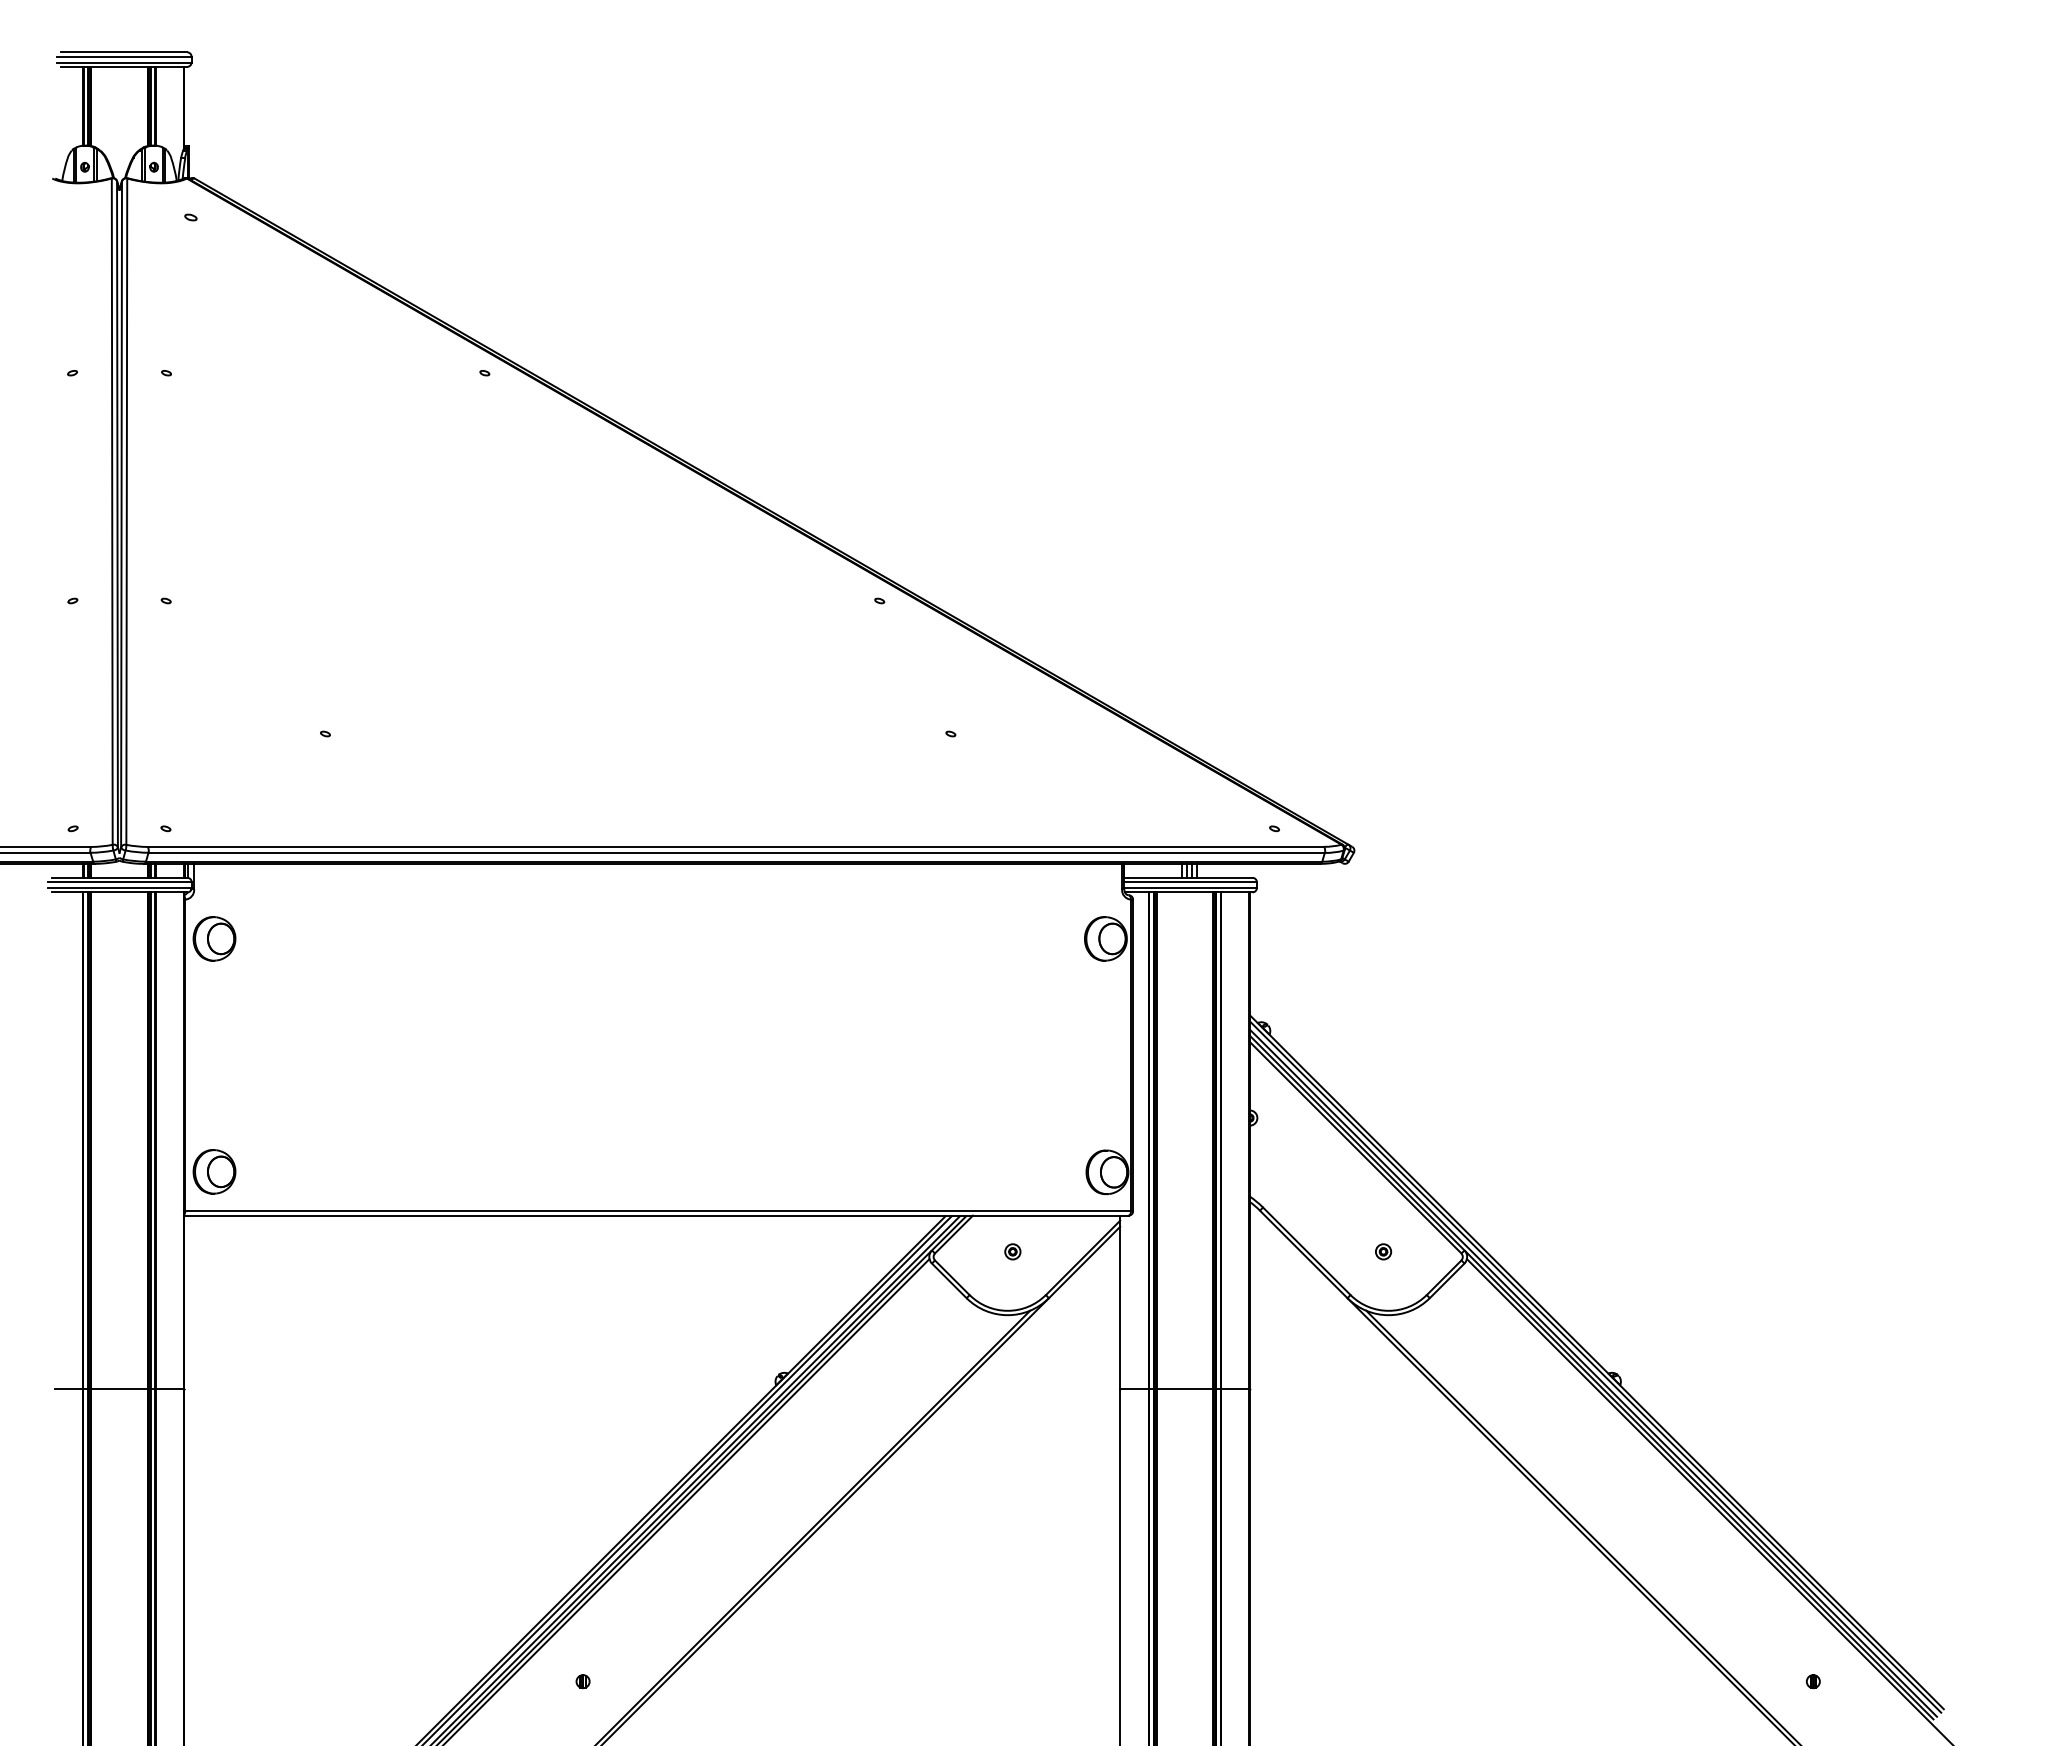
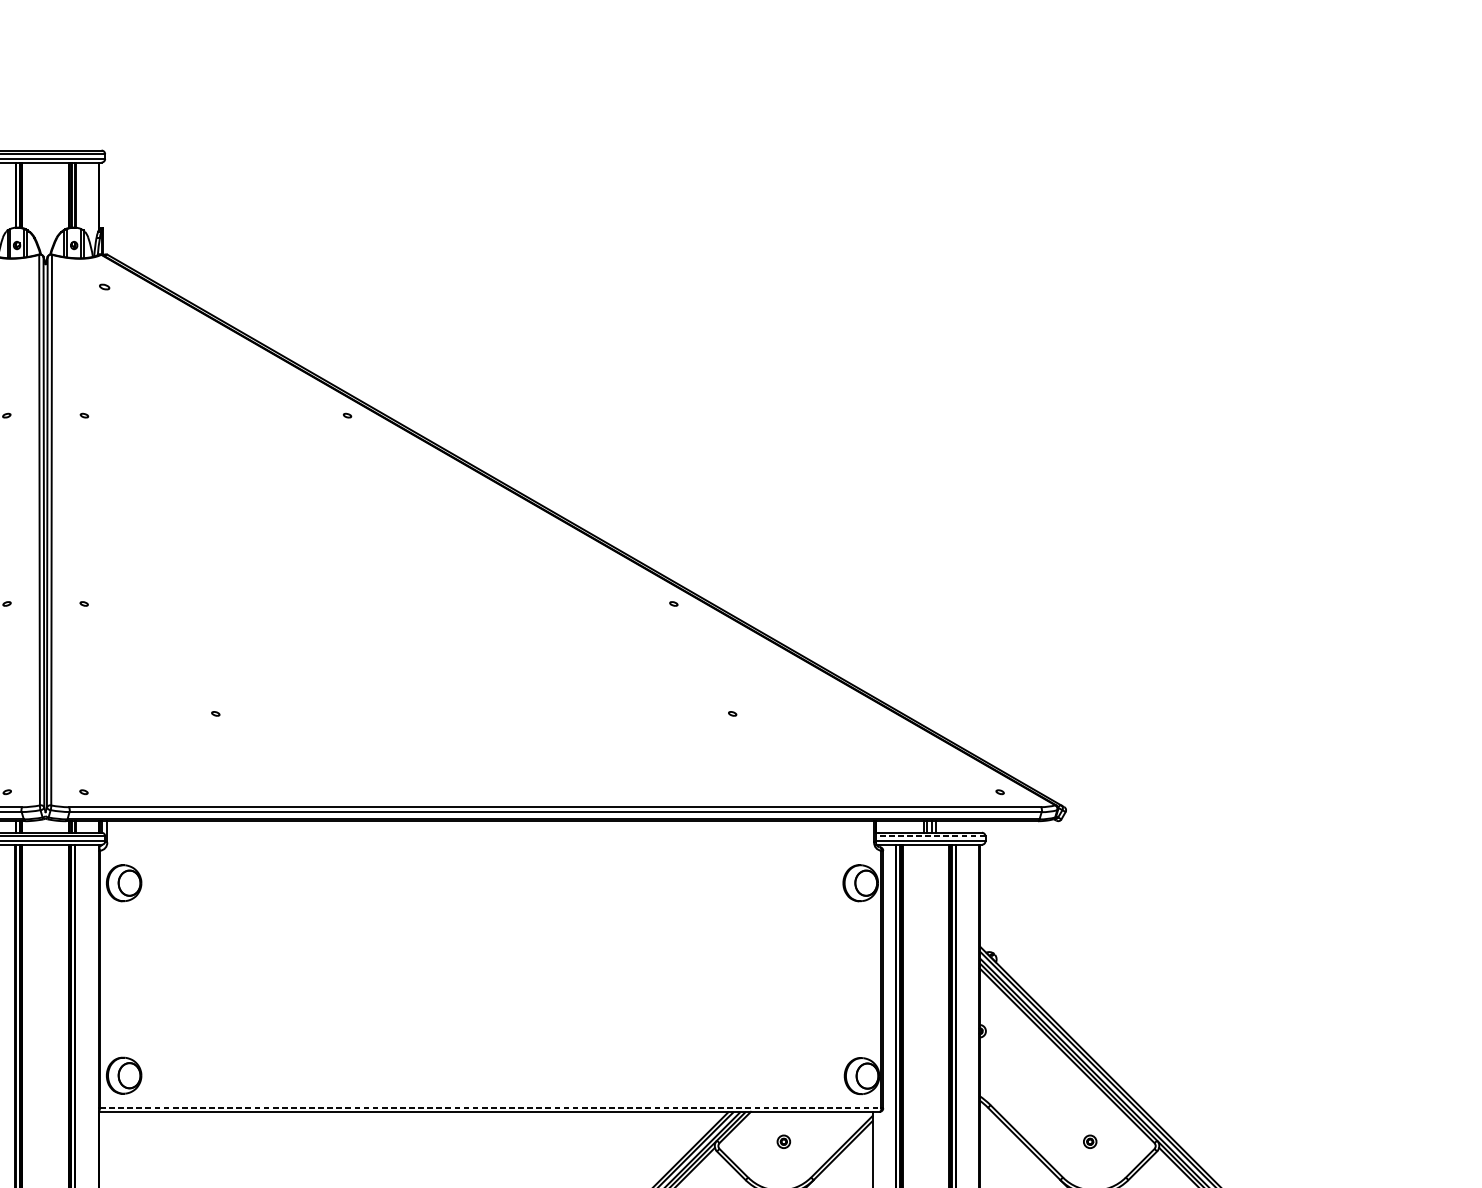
line: (1190, 882) -> (930, 836), solid -> dashed
line: (658, 1211) -> (491, 1108), solid -> dashed

